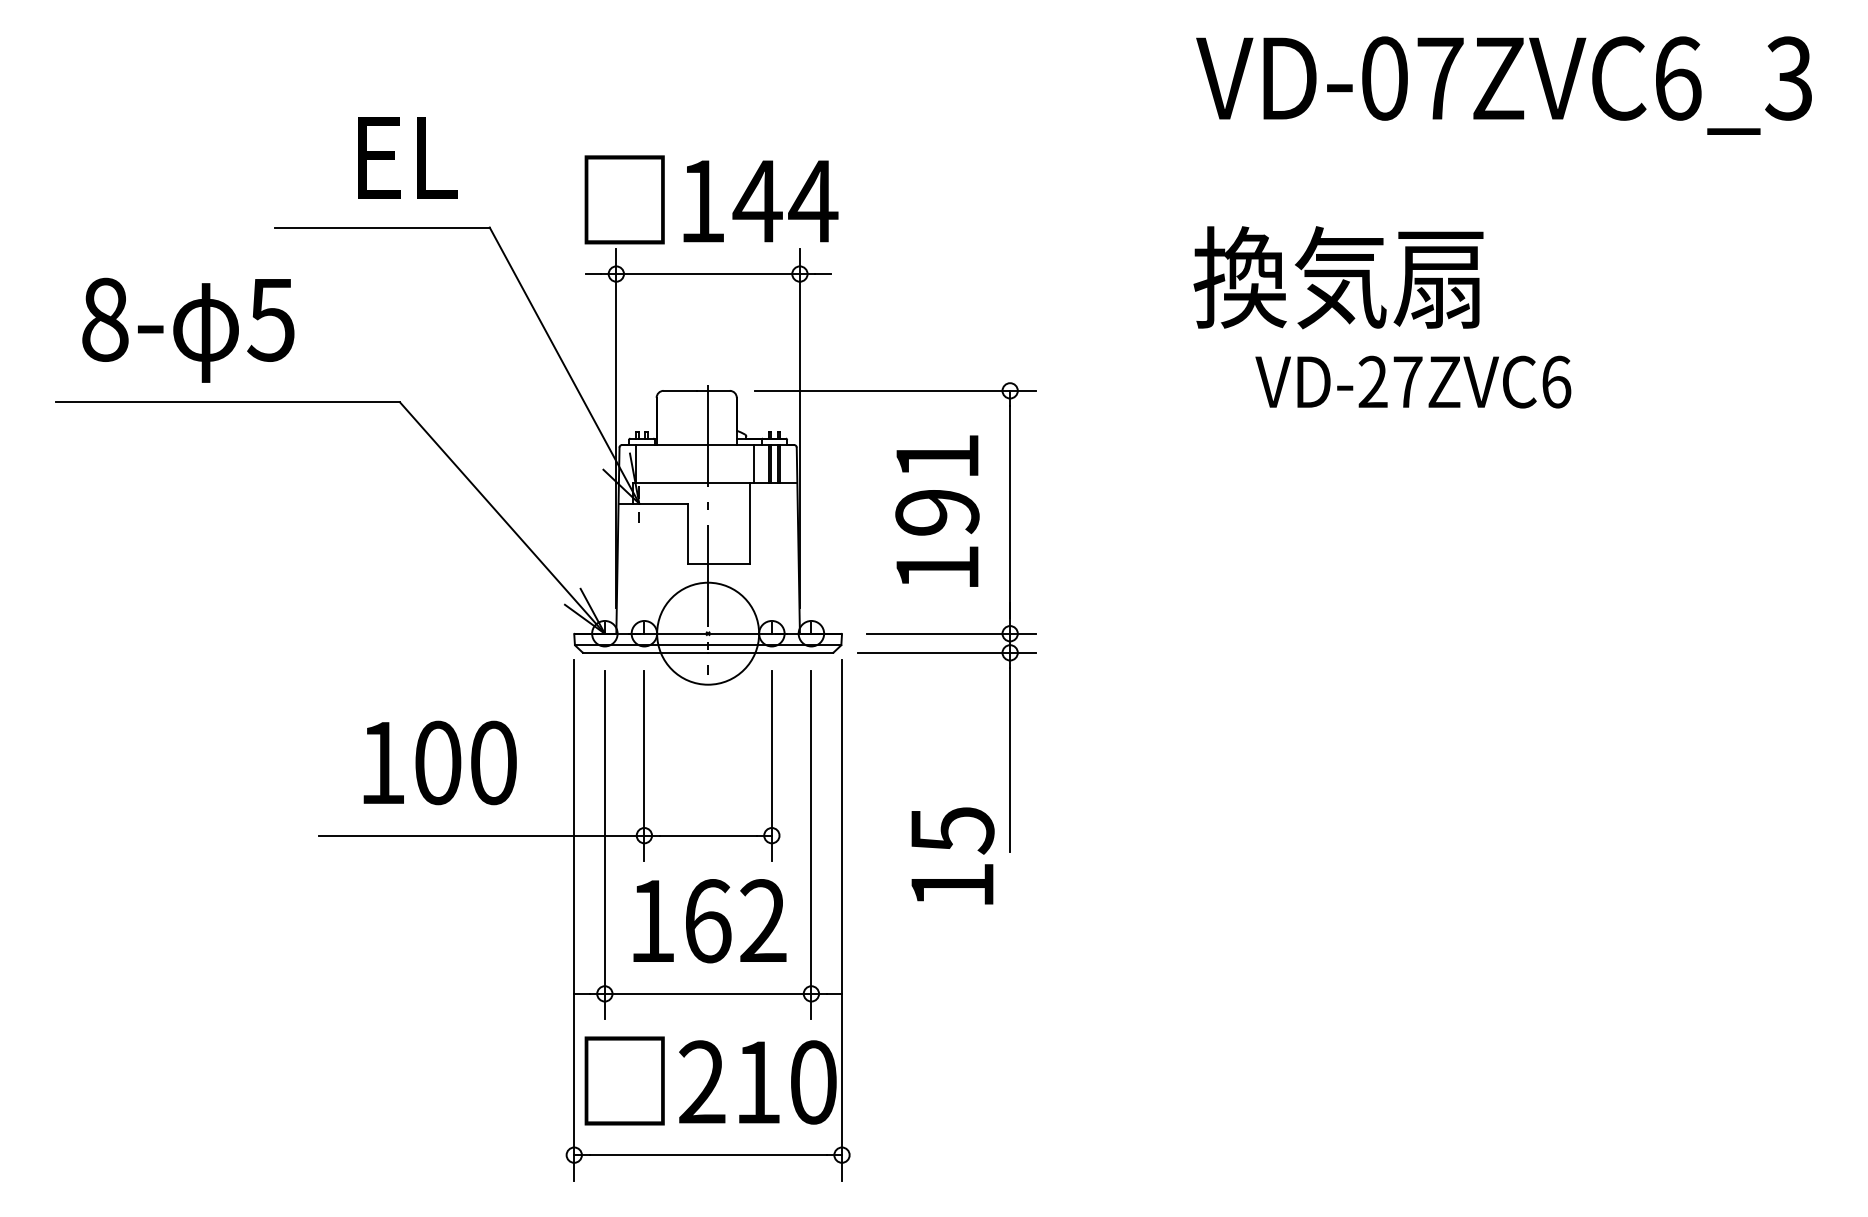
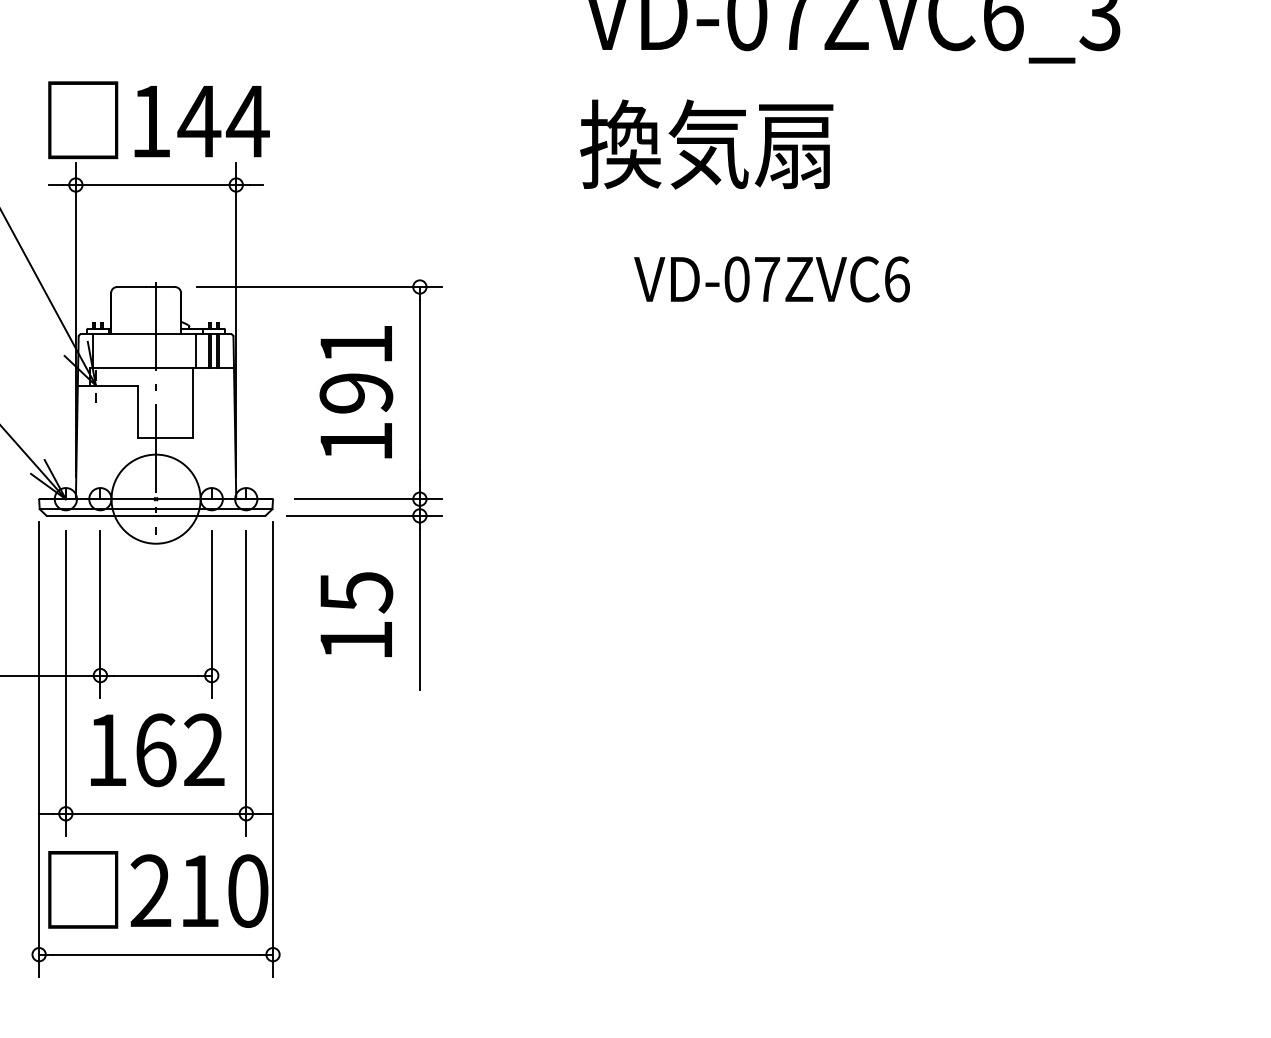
text: (1338, 277) -> (706, 144), moved
text: (1372, 381) -> (736, 278), VD-27ZVC6 -> VD-07ZVC6
text: (952, 855) -> (356, 614), moved

